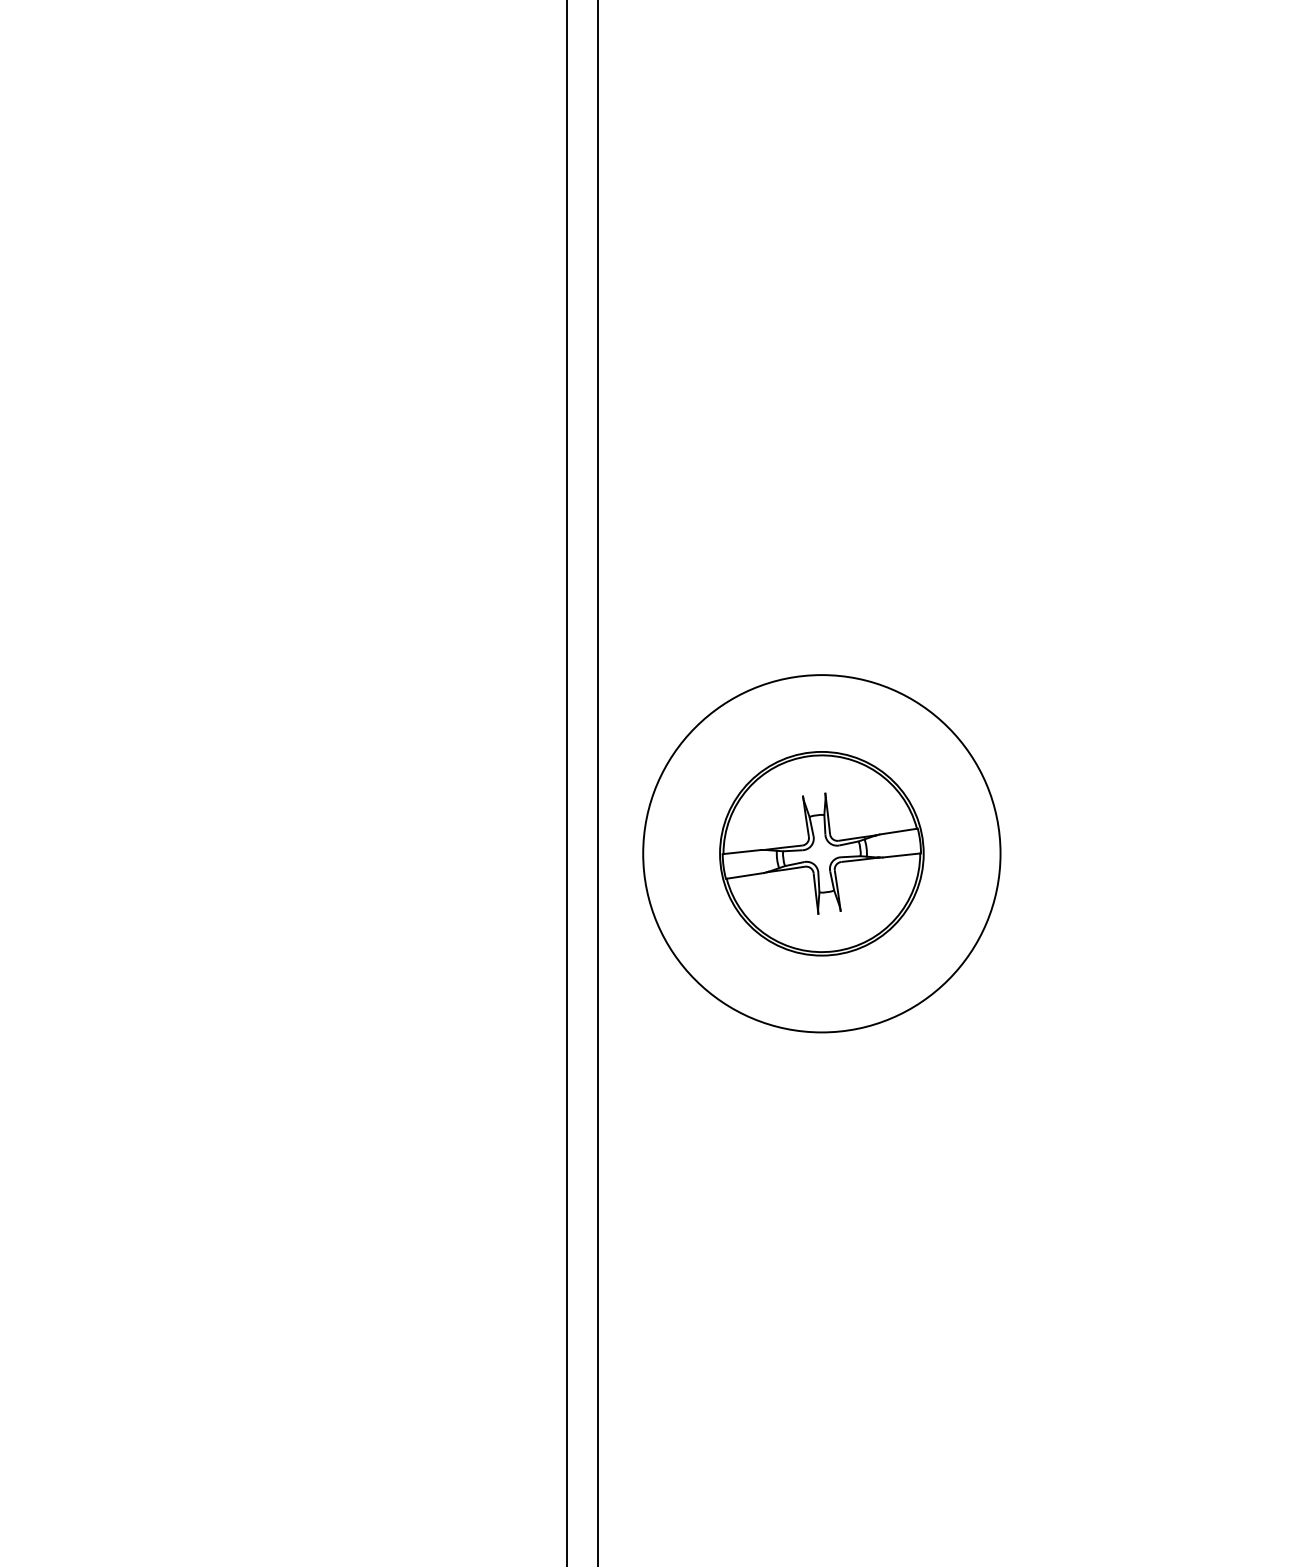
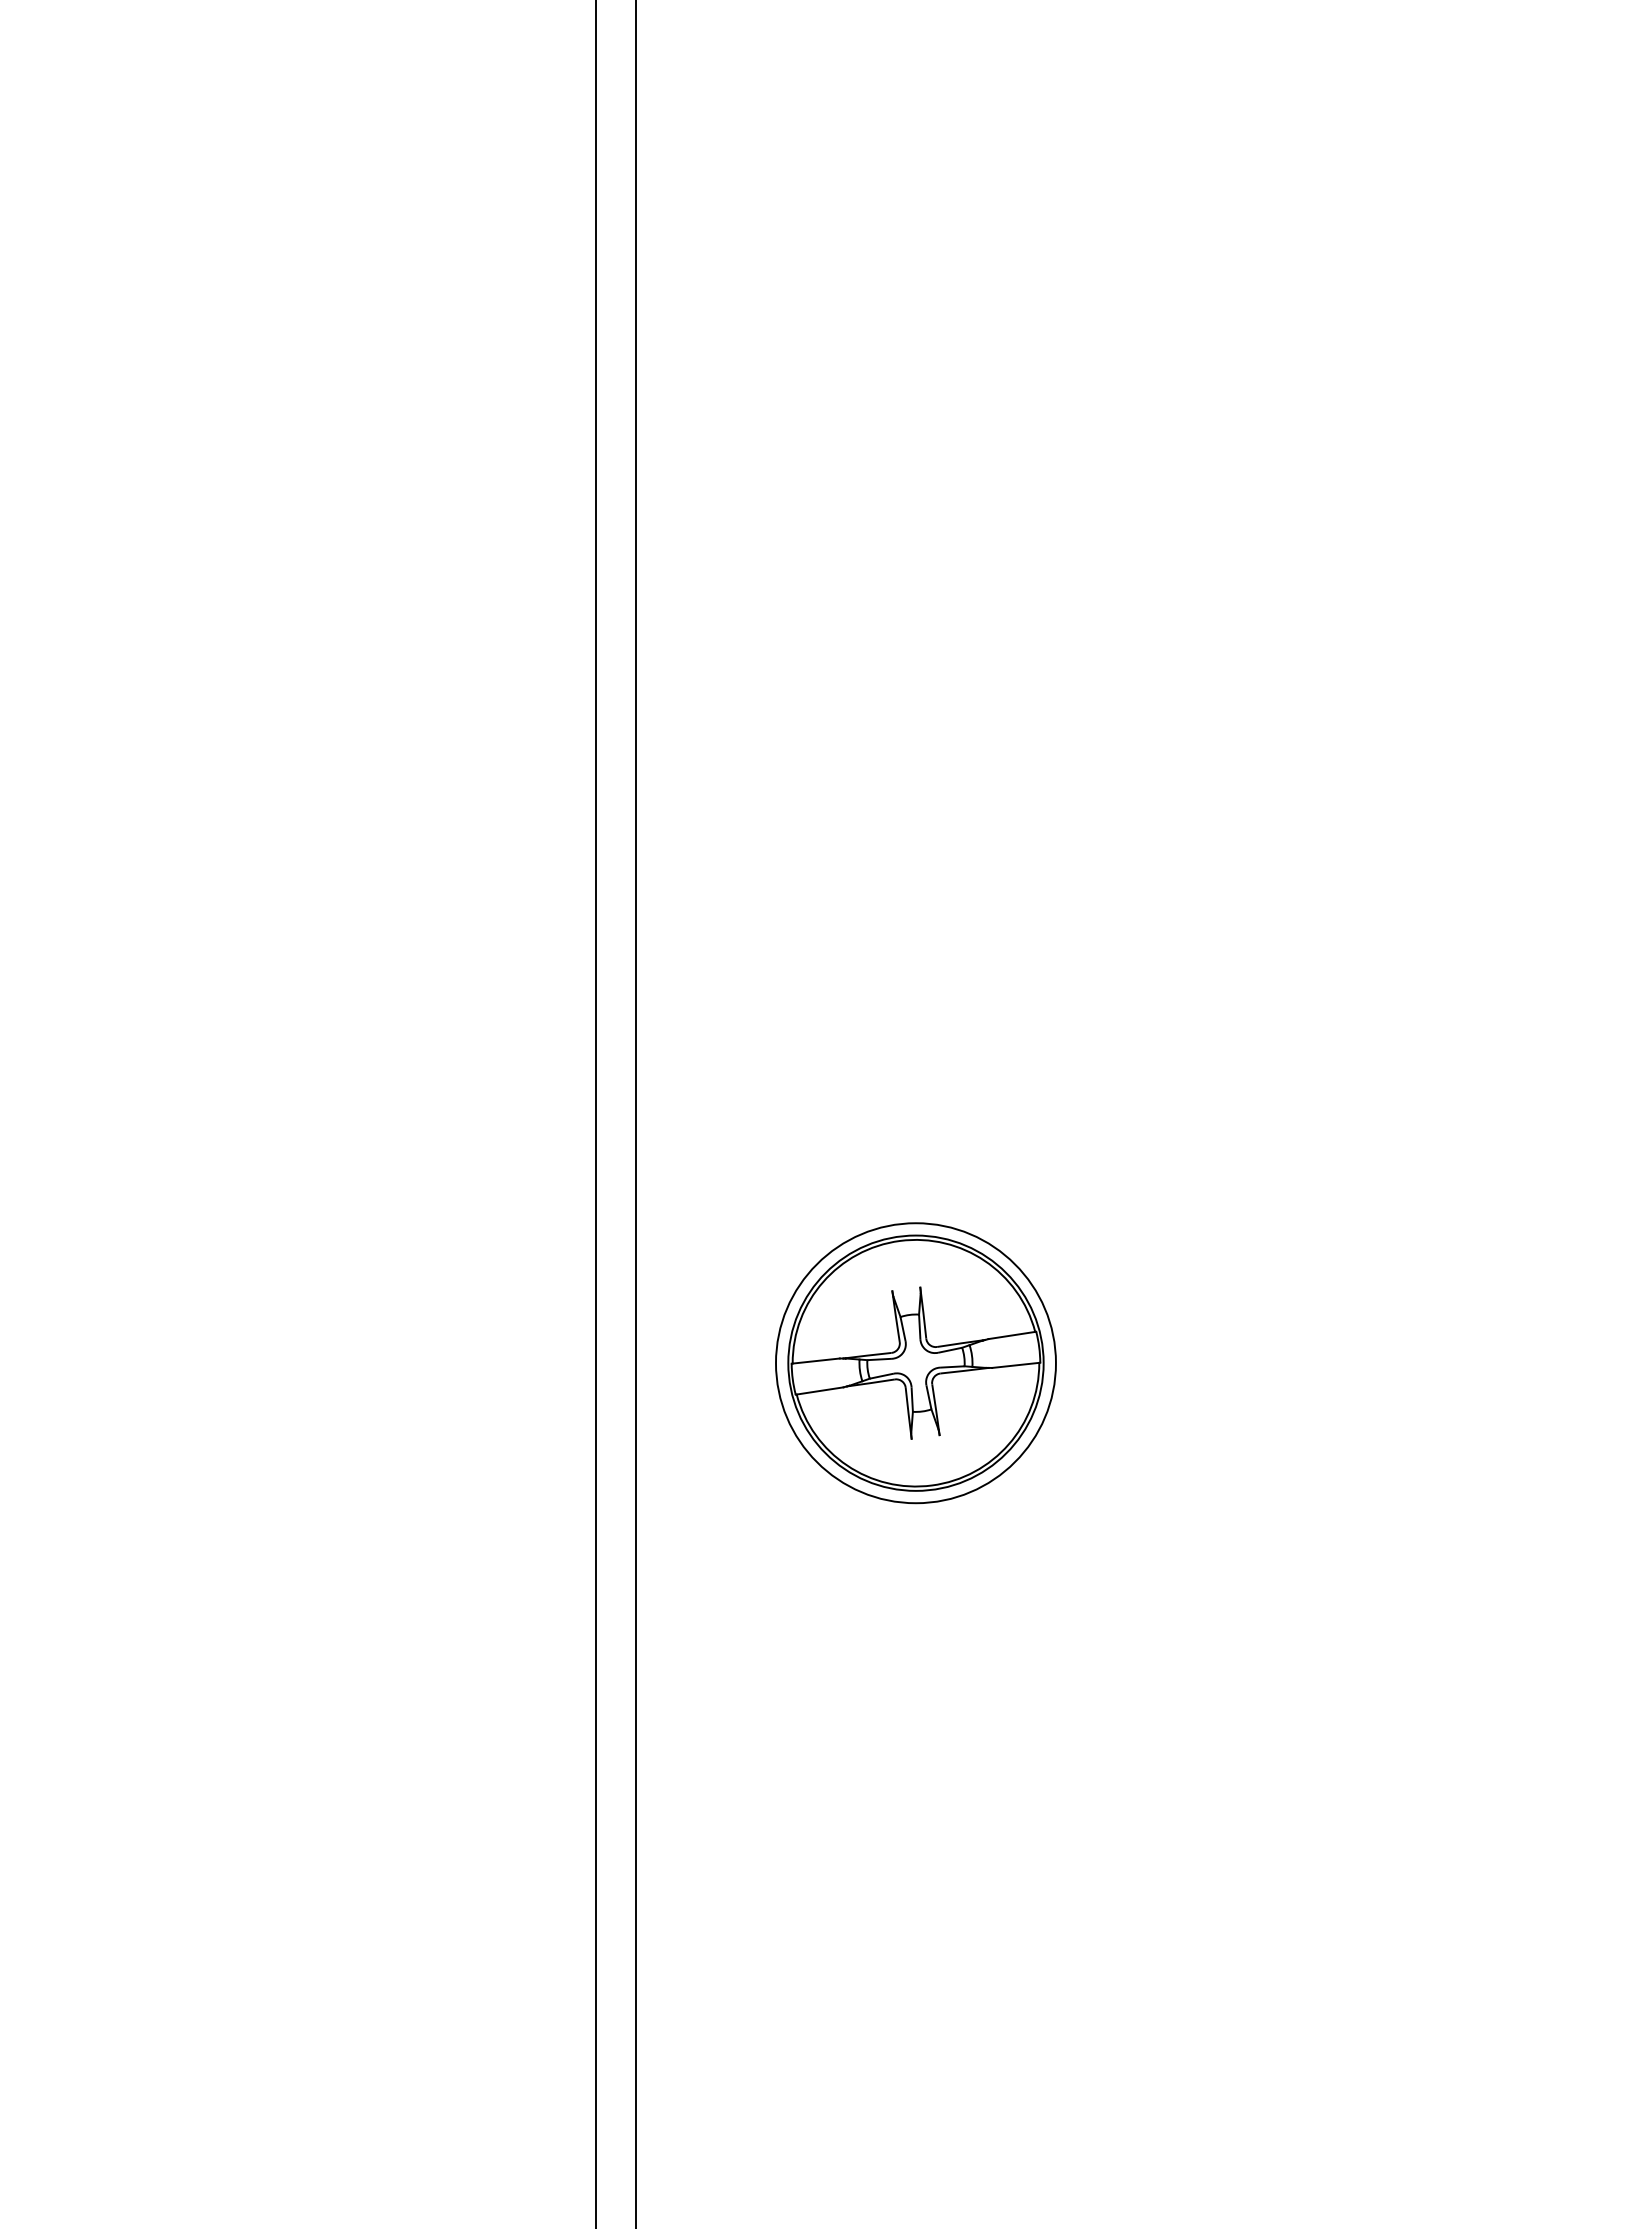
circle: (821, 853) -> (915, 1363), size x0.62

